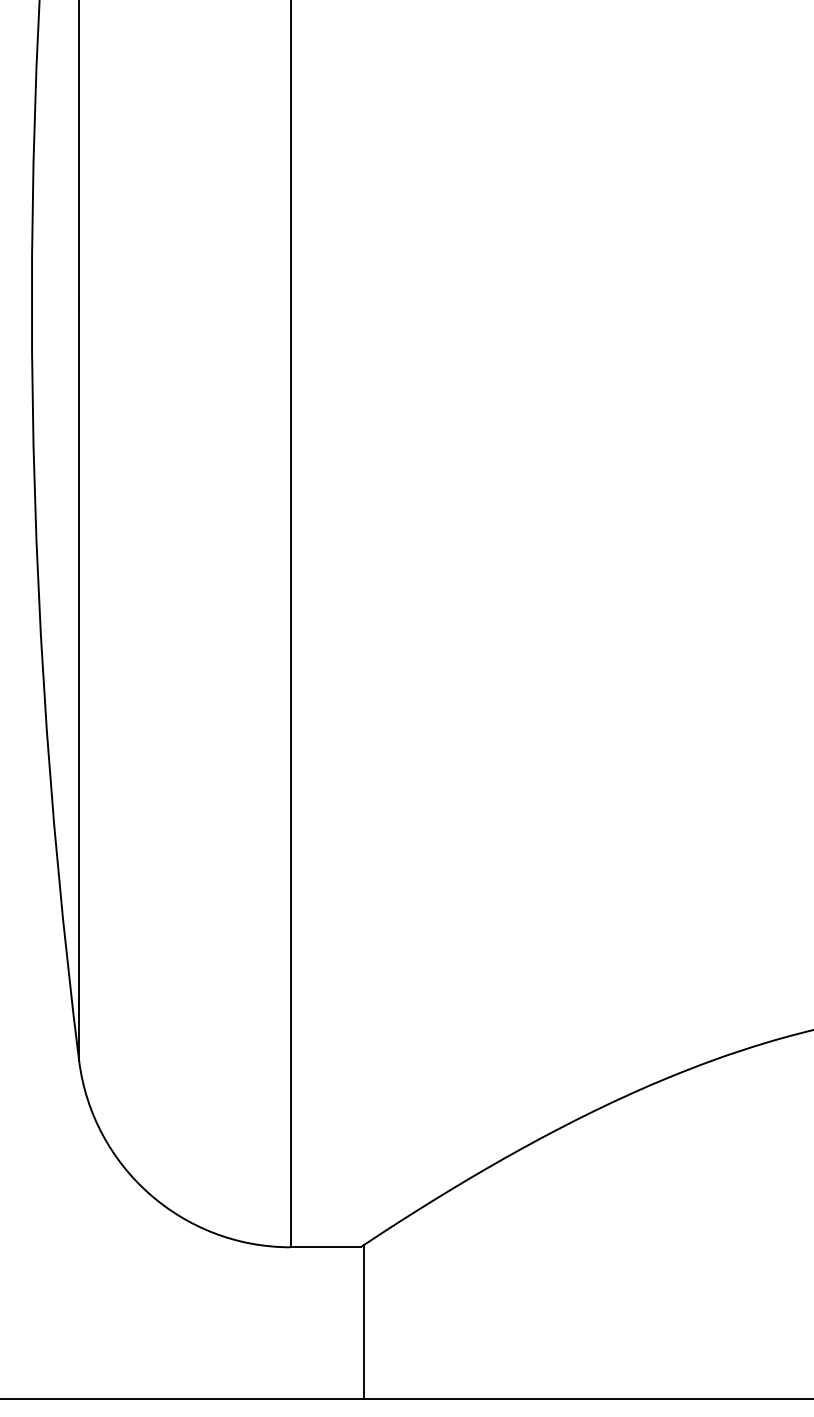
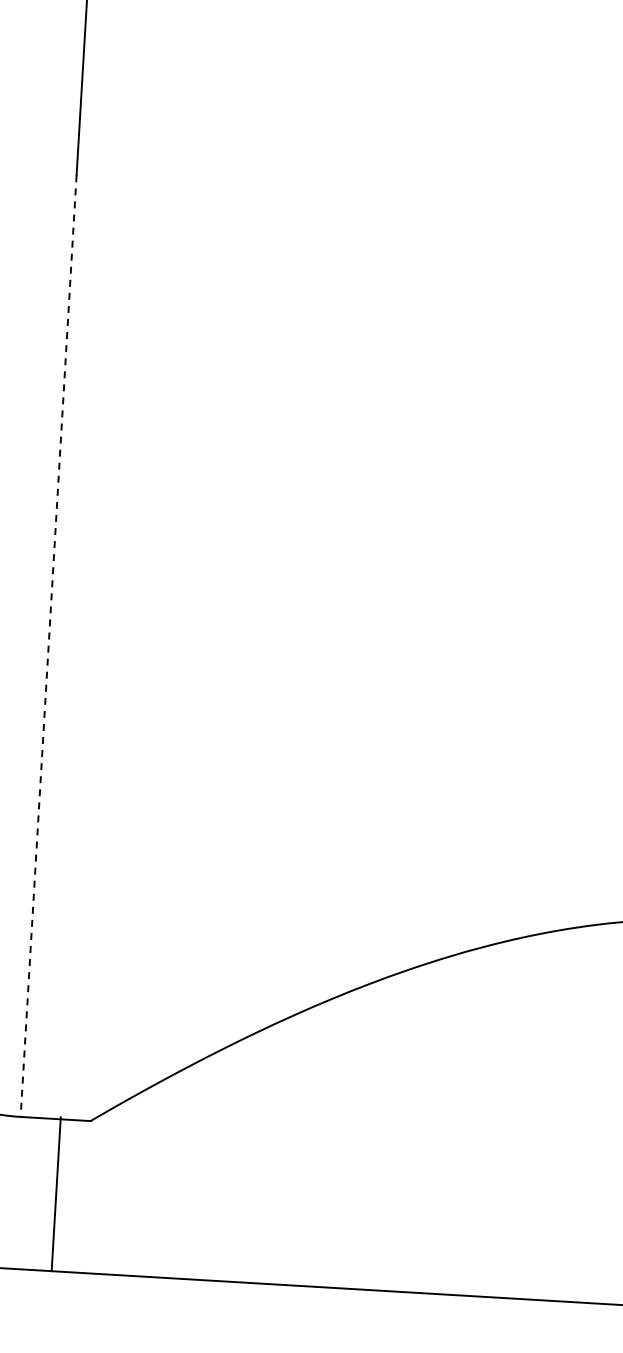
line: (290, 775) -> (48, 645), solid -> dashed
line: (363, 1322) -> (56, 1194), moved

